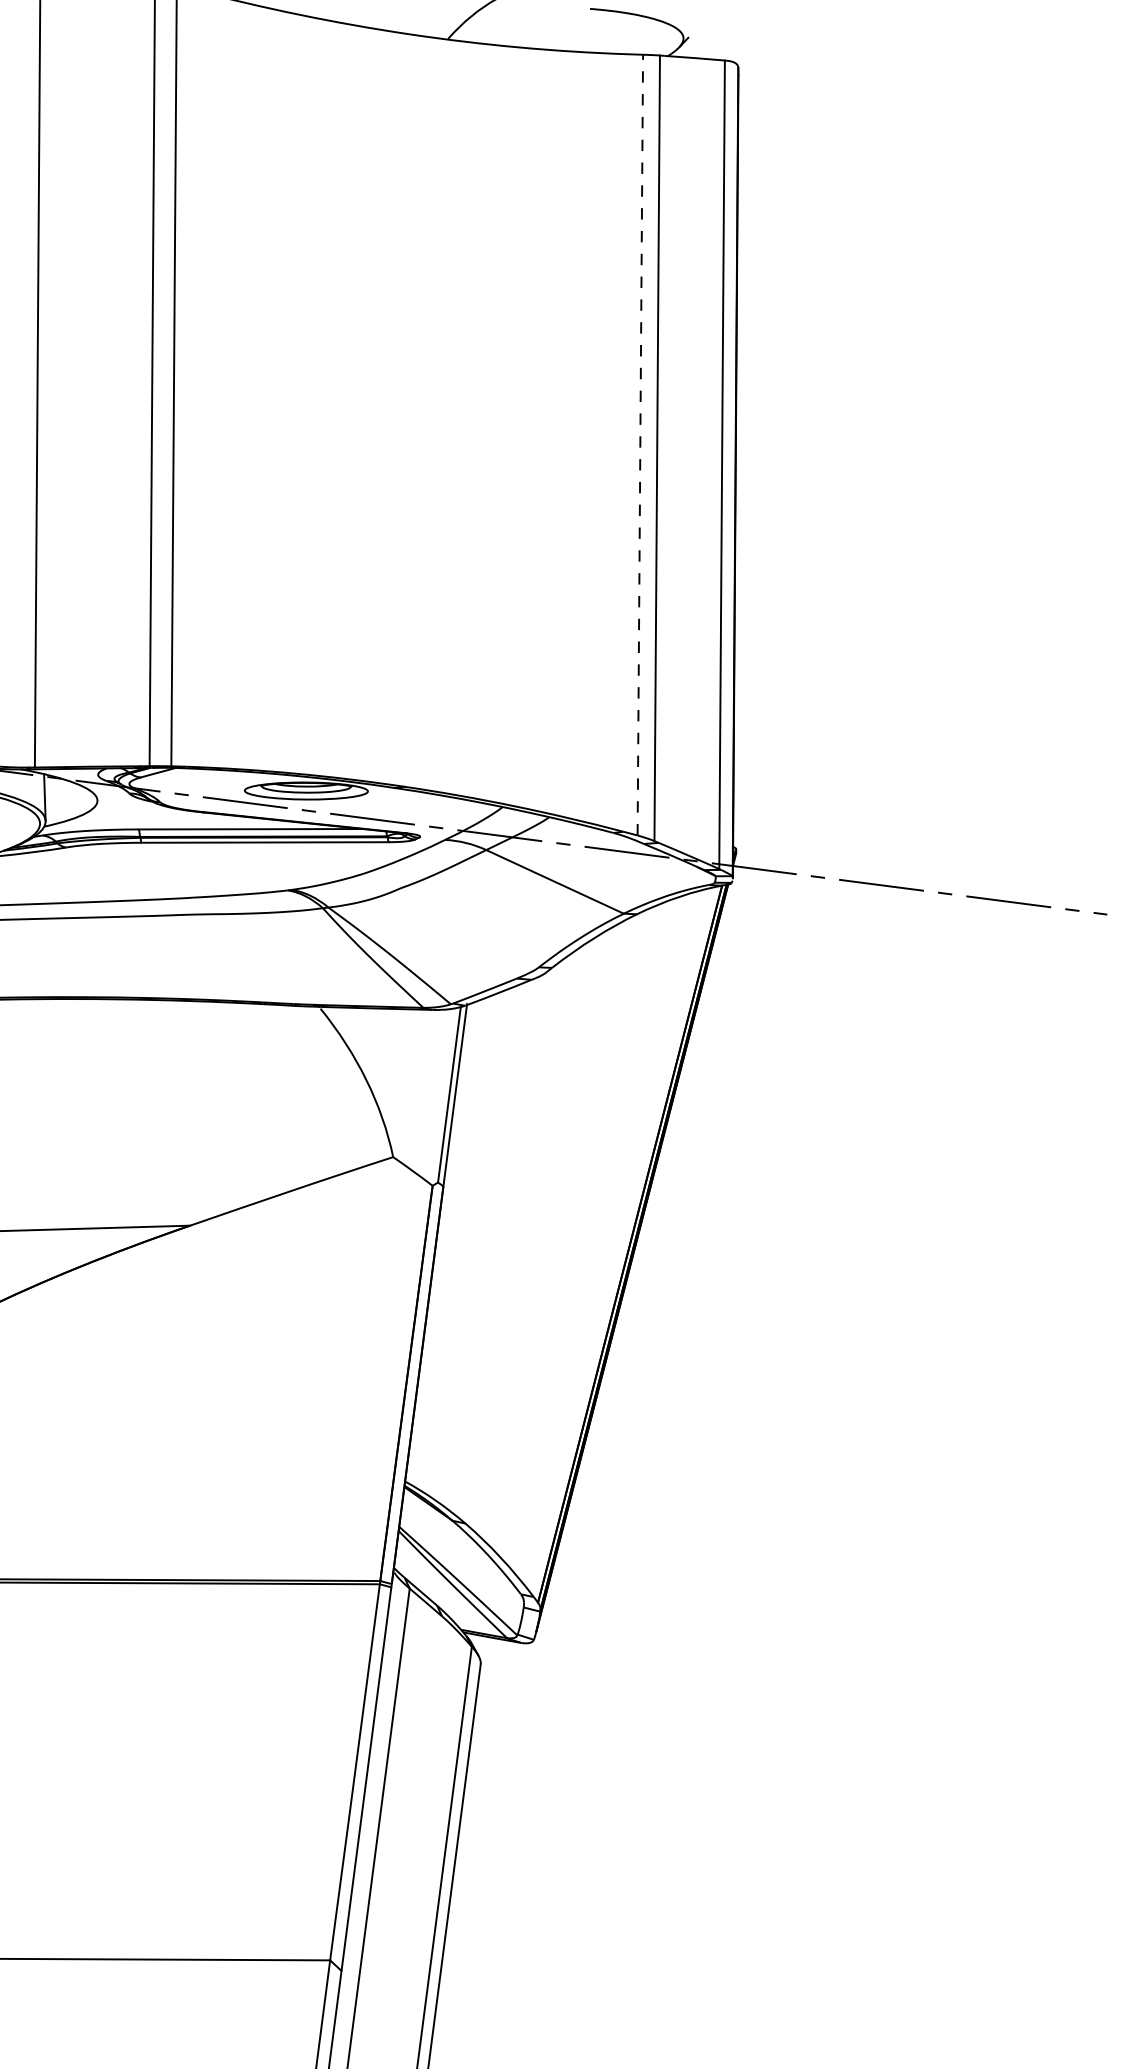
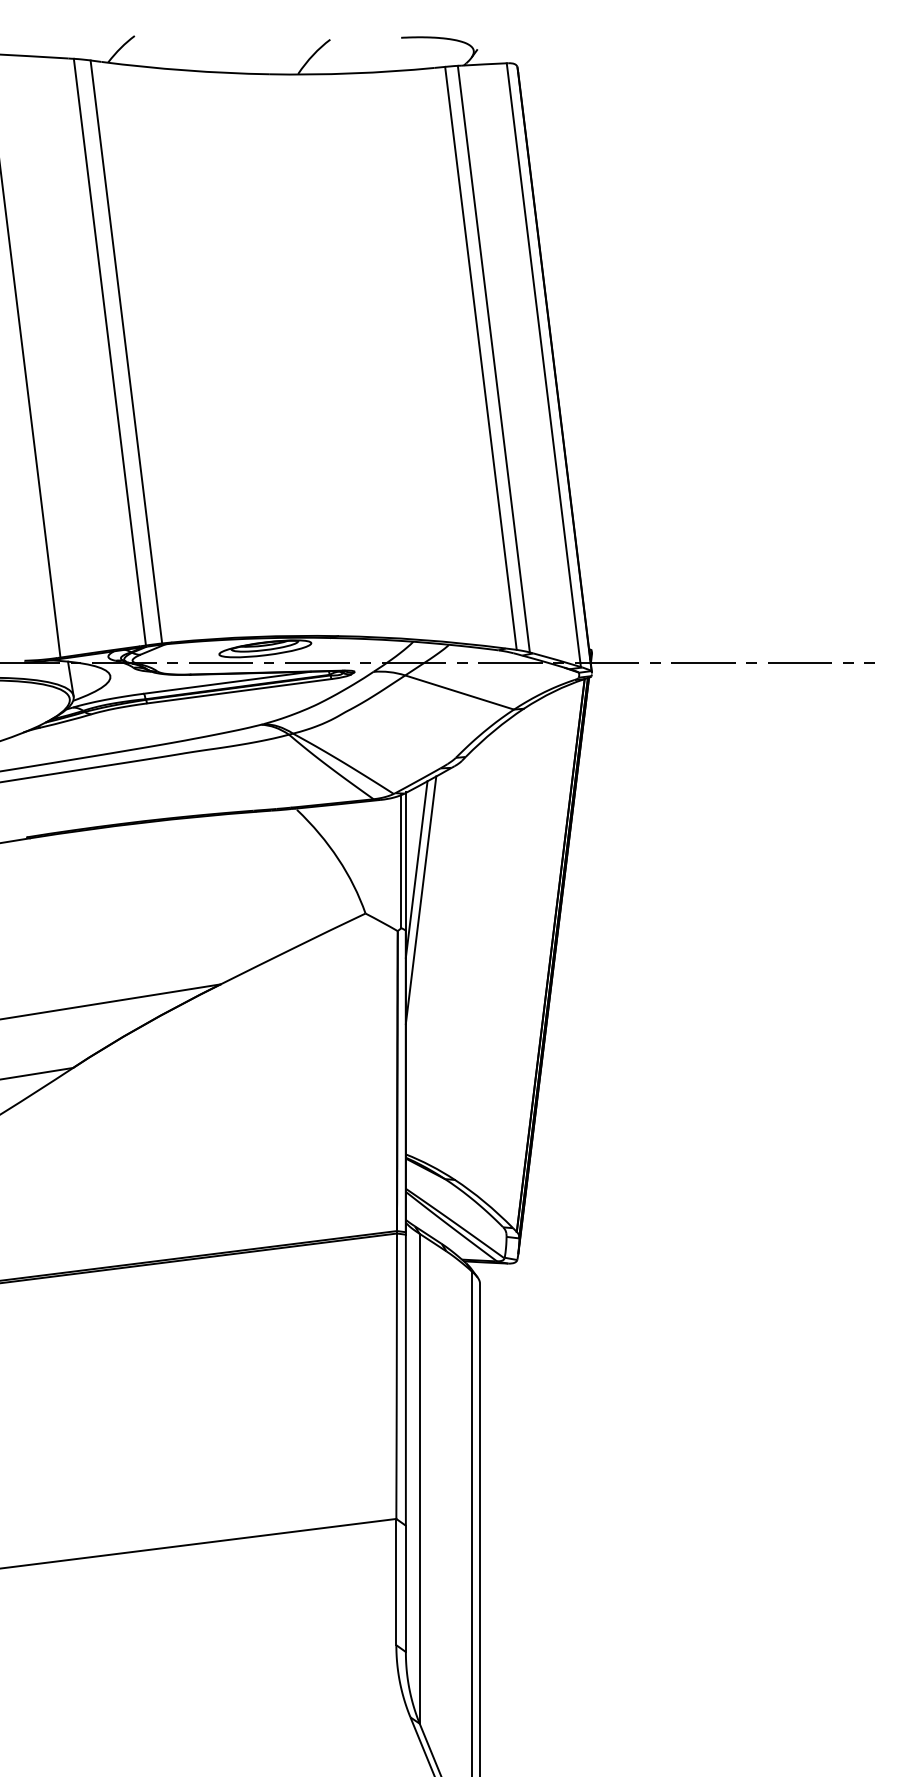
line: (639, 445) -> (480, 358), dashed -> solid
line: (467, 1107) -> (416, 869), added
line: (467, 1149) -> (420, 900), added

